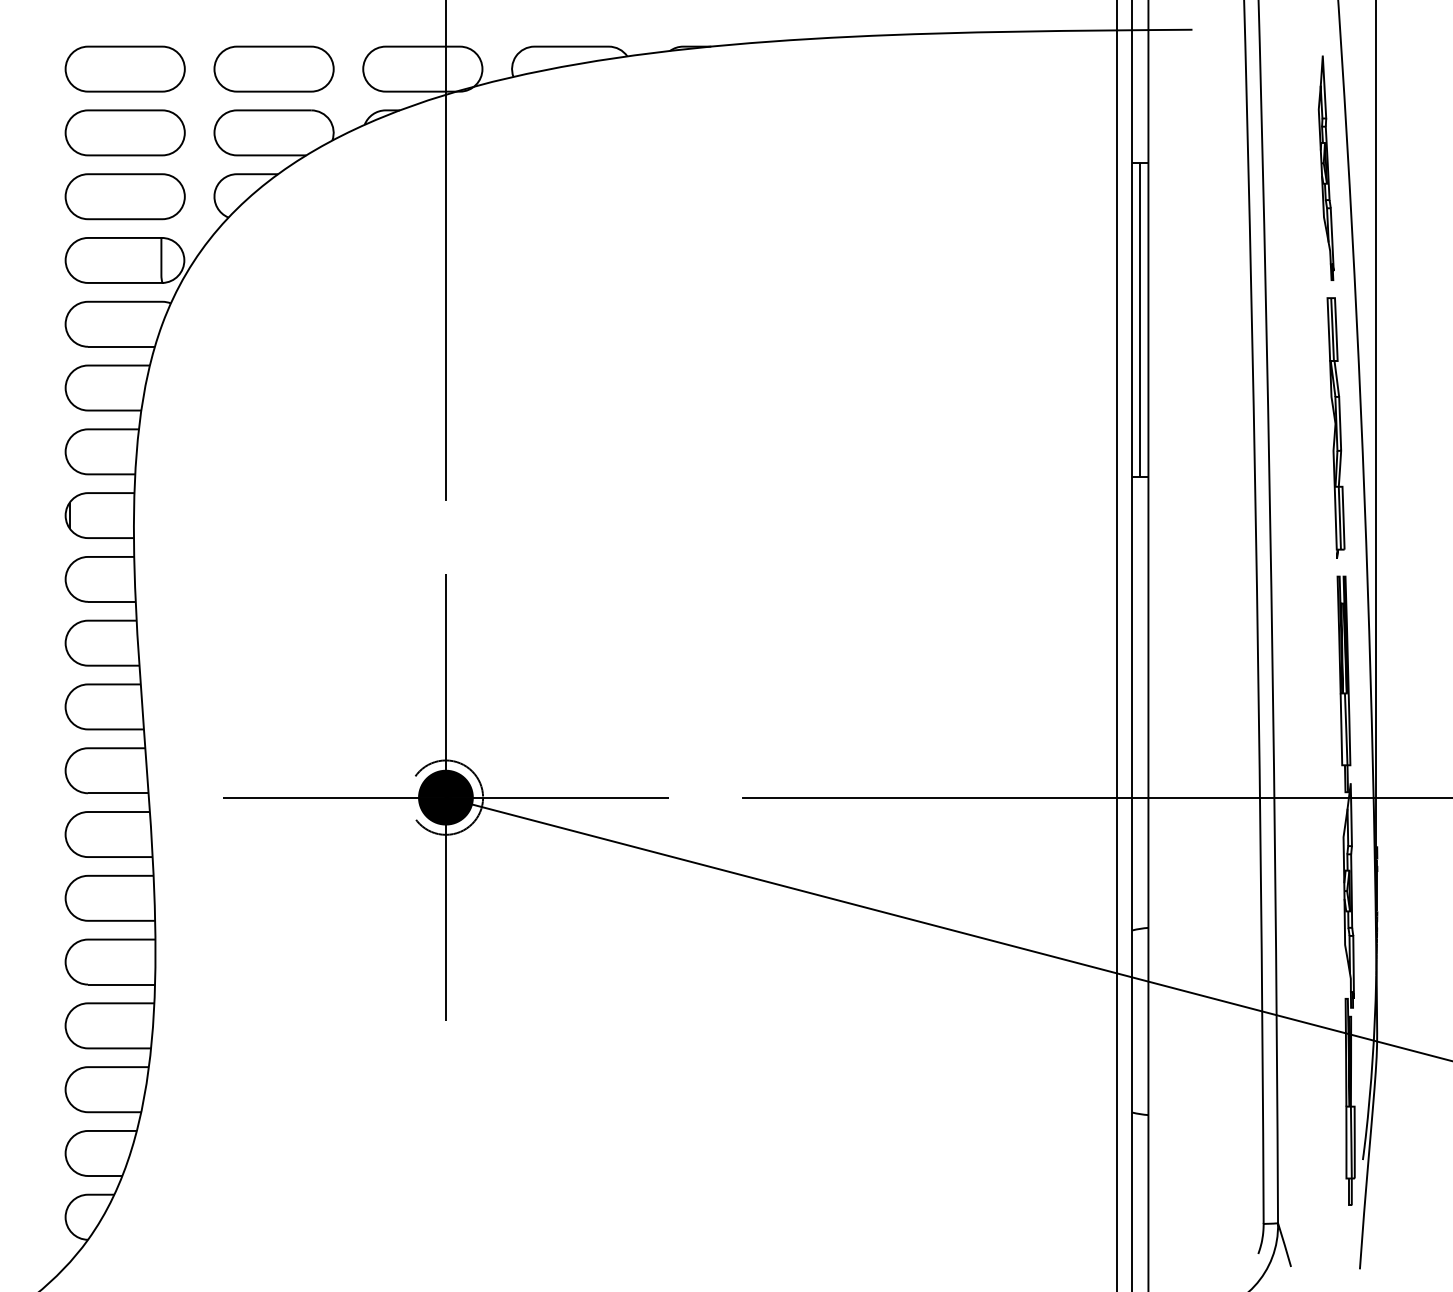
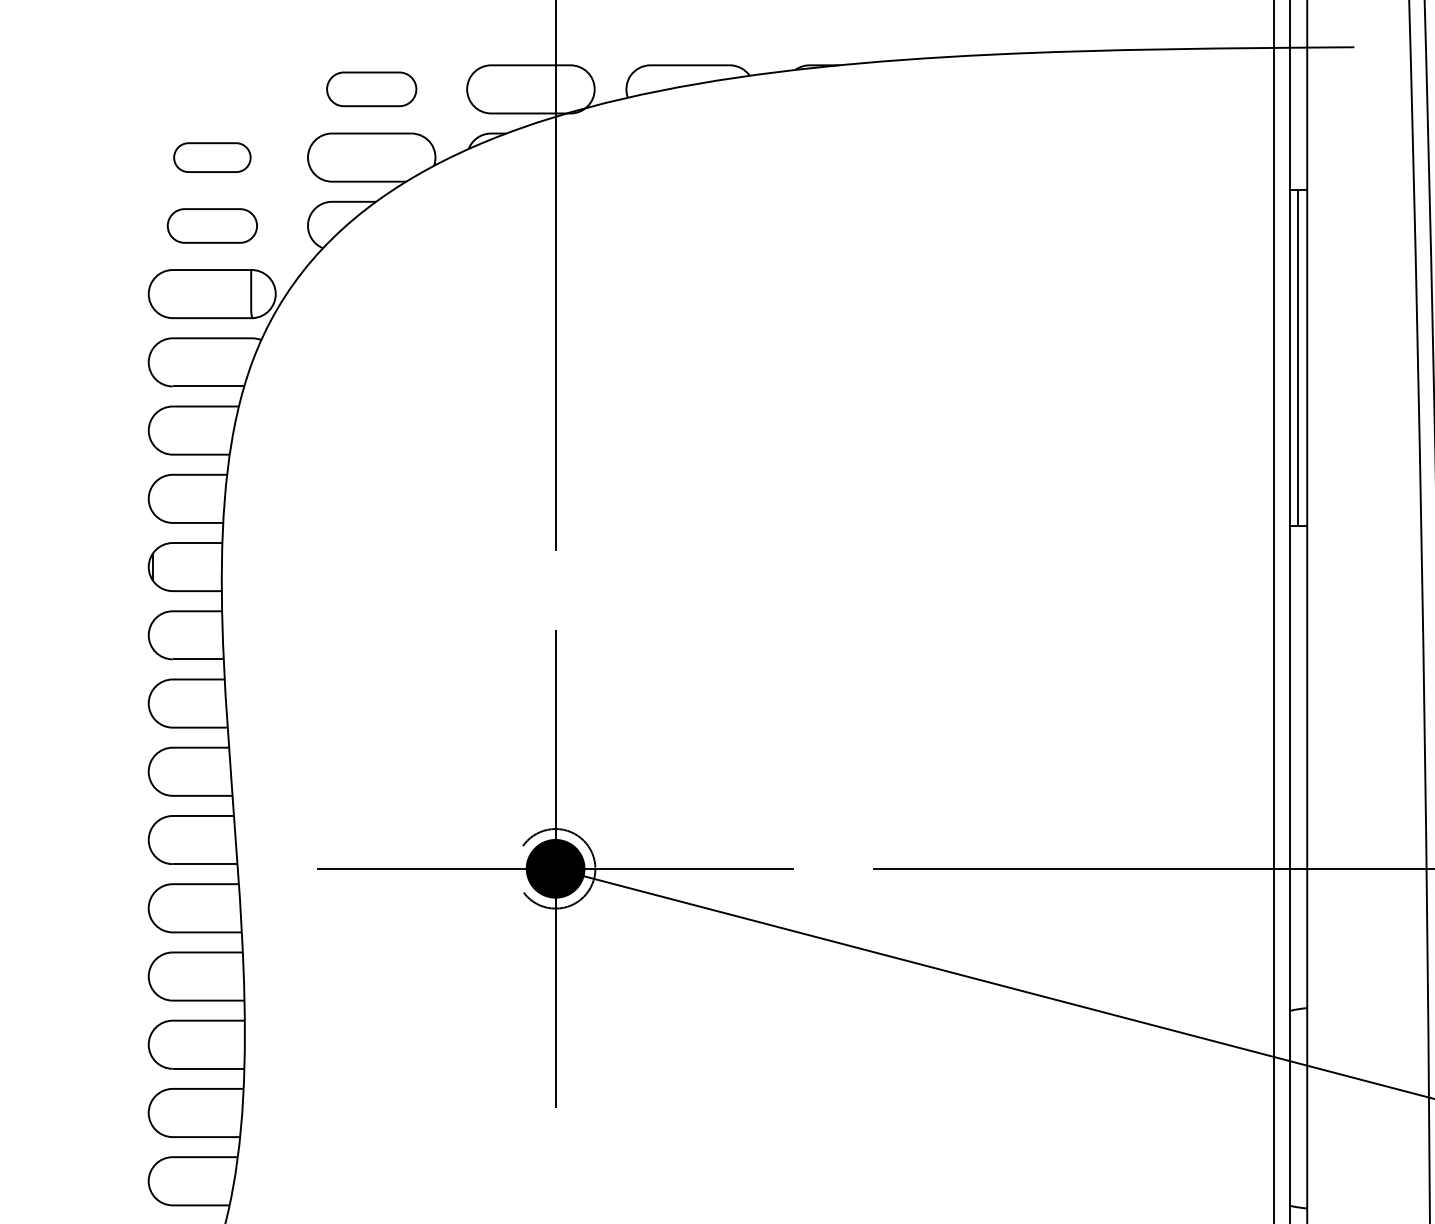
part: (124, 68) -> (211, 88), removed
part: (273, 68) -> (371, 88), size x0.7
part: (124, 132) -> (211, 157), size x0.6
part: (124, 196) -> (211, 225), size x0.7

